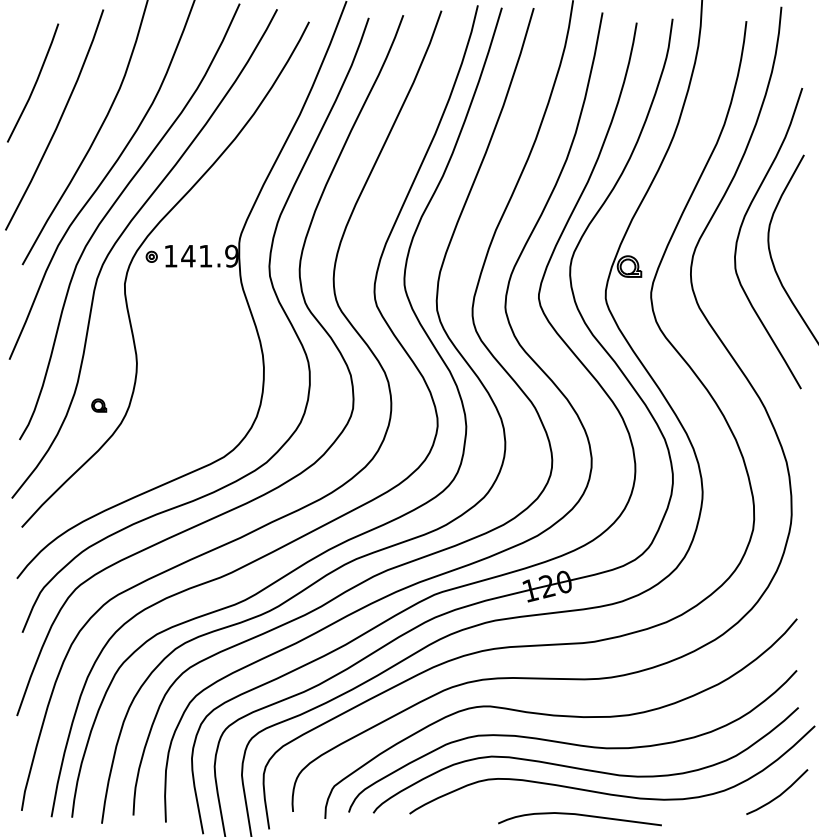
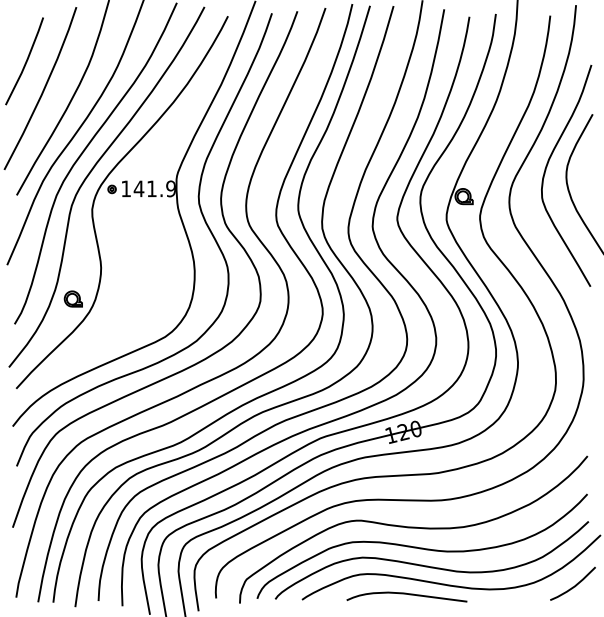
part: (98, 405) -> (72, 298), size x1.67
curve: (579, 815) -> (406, 594), moved

